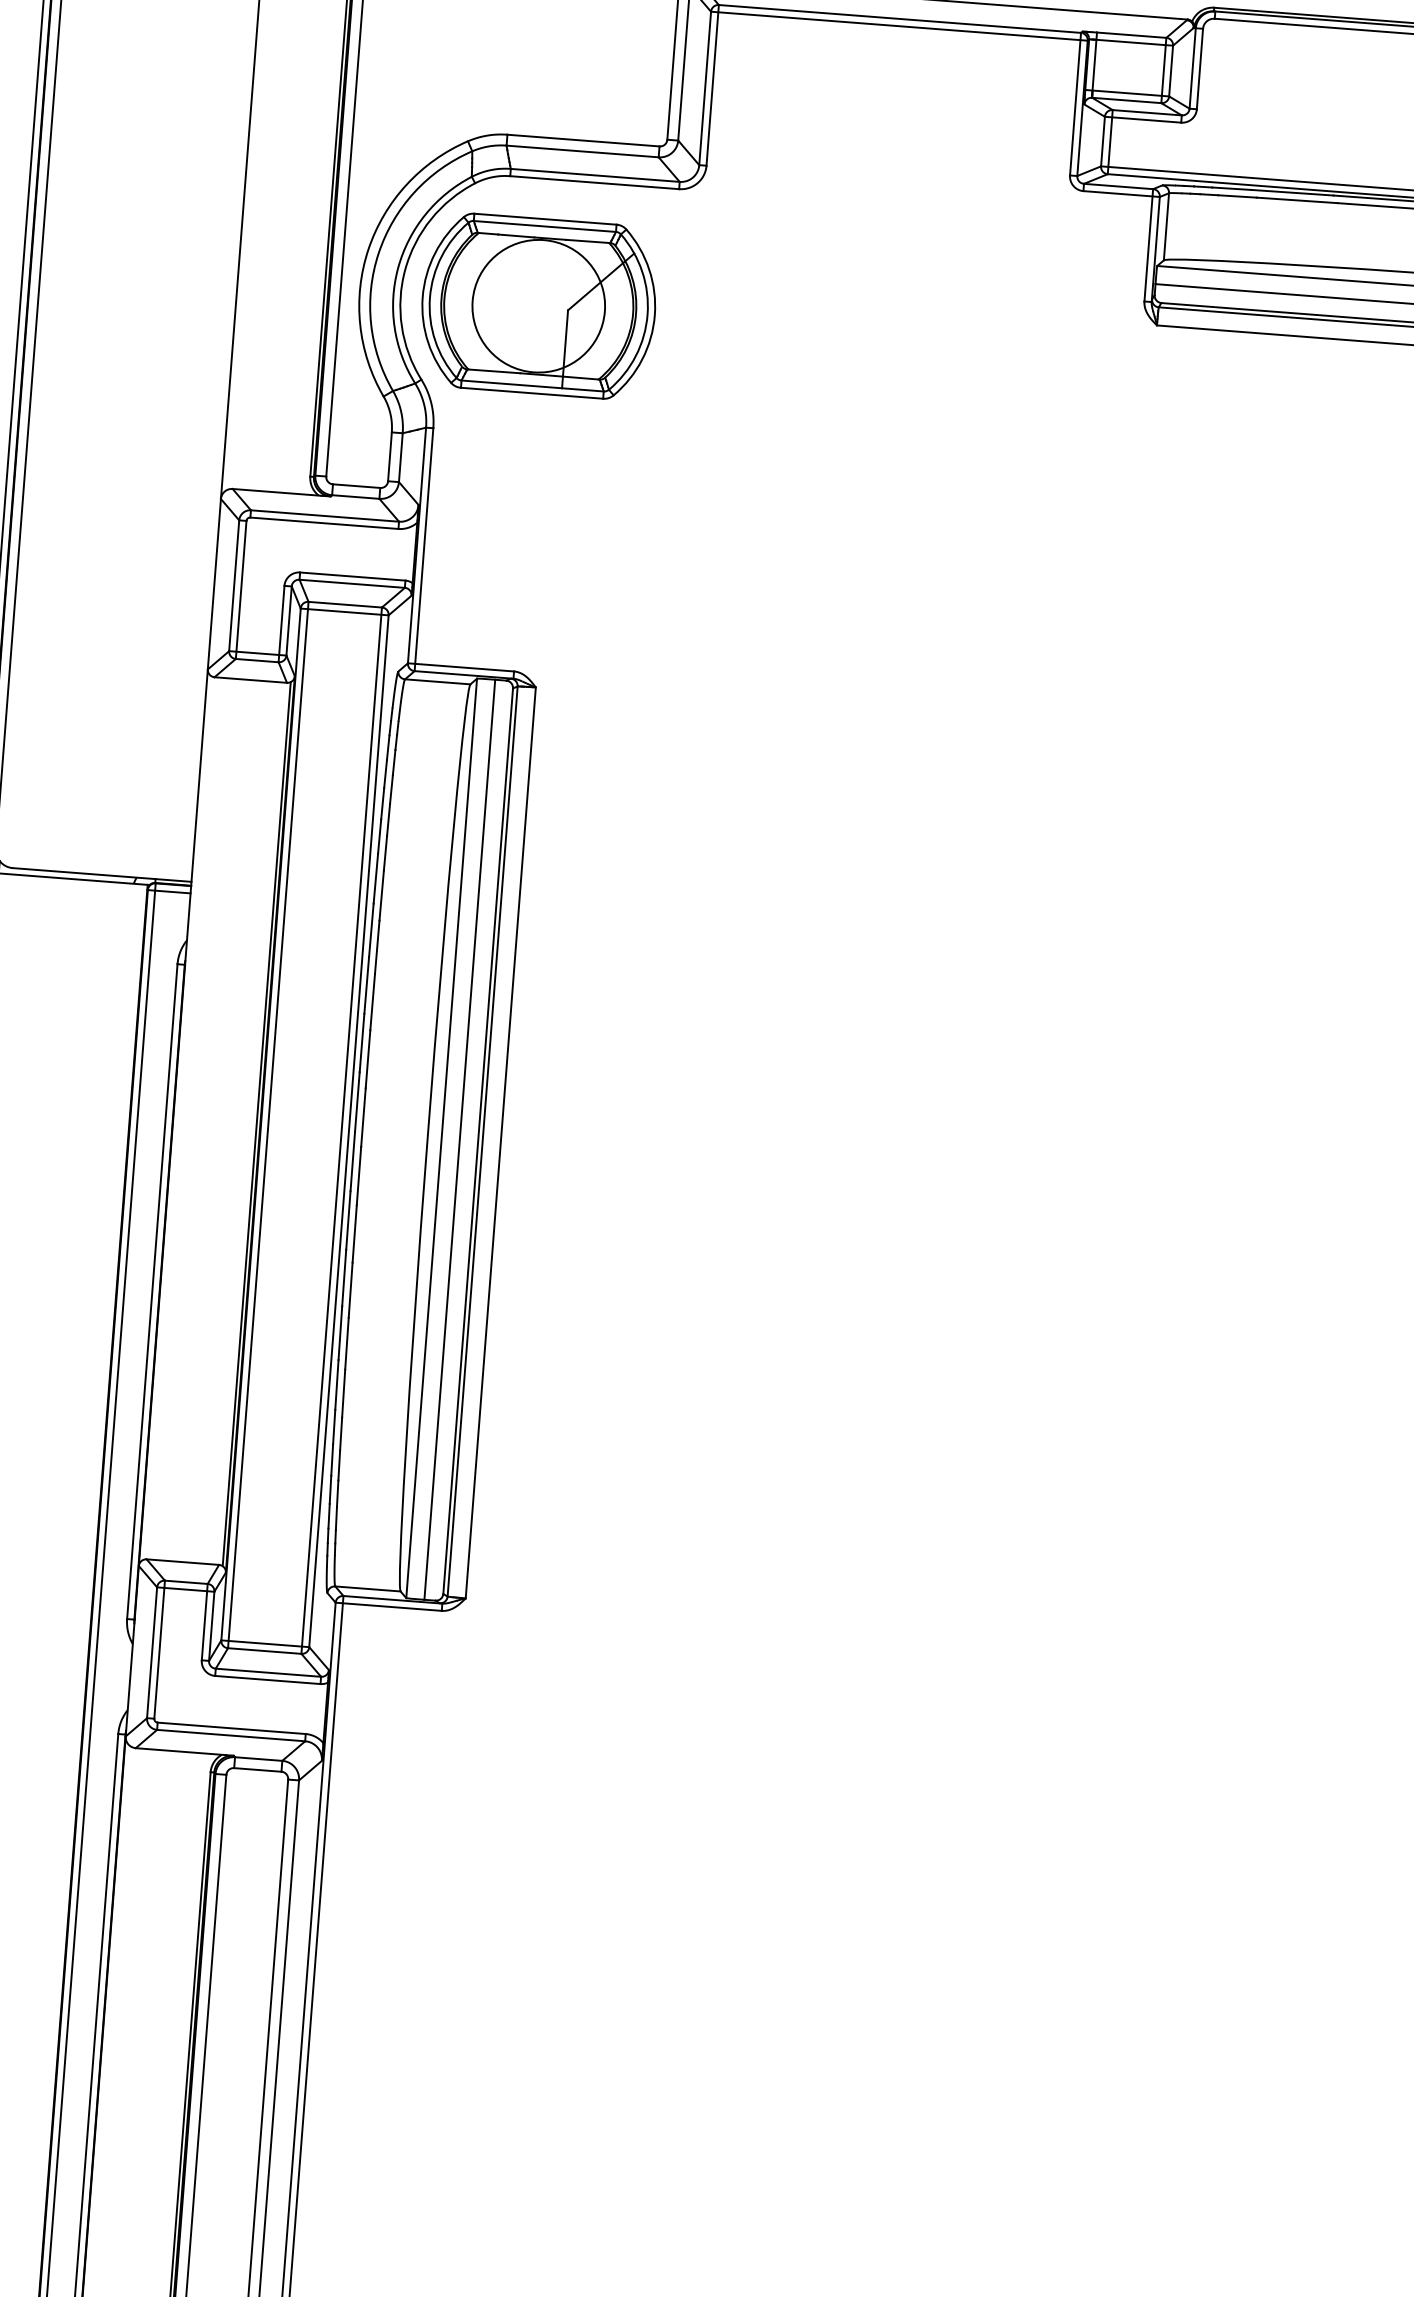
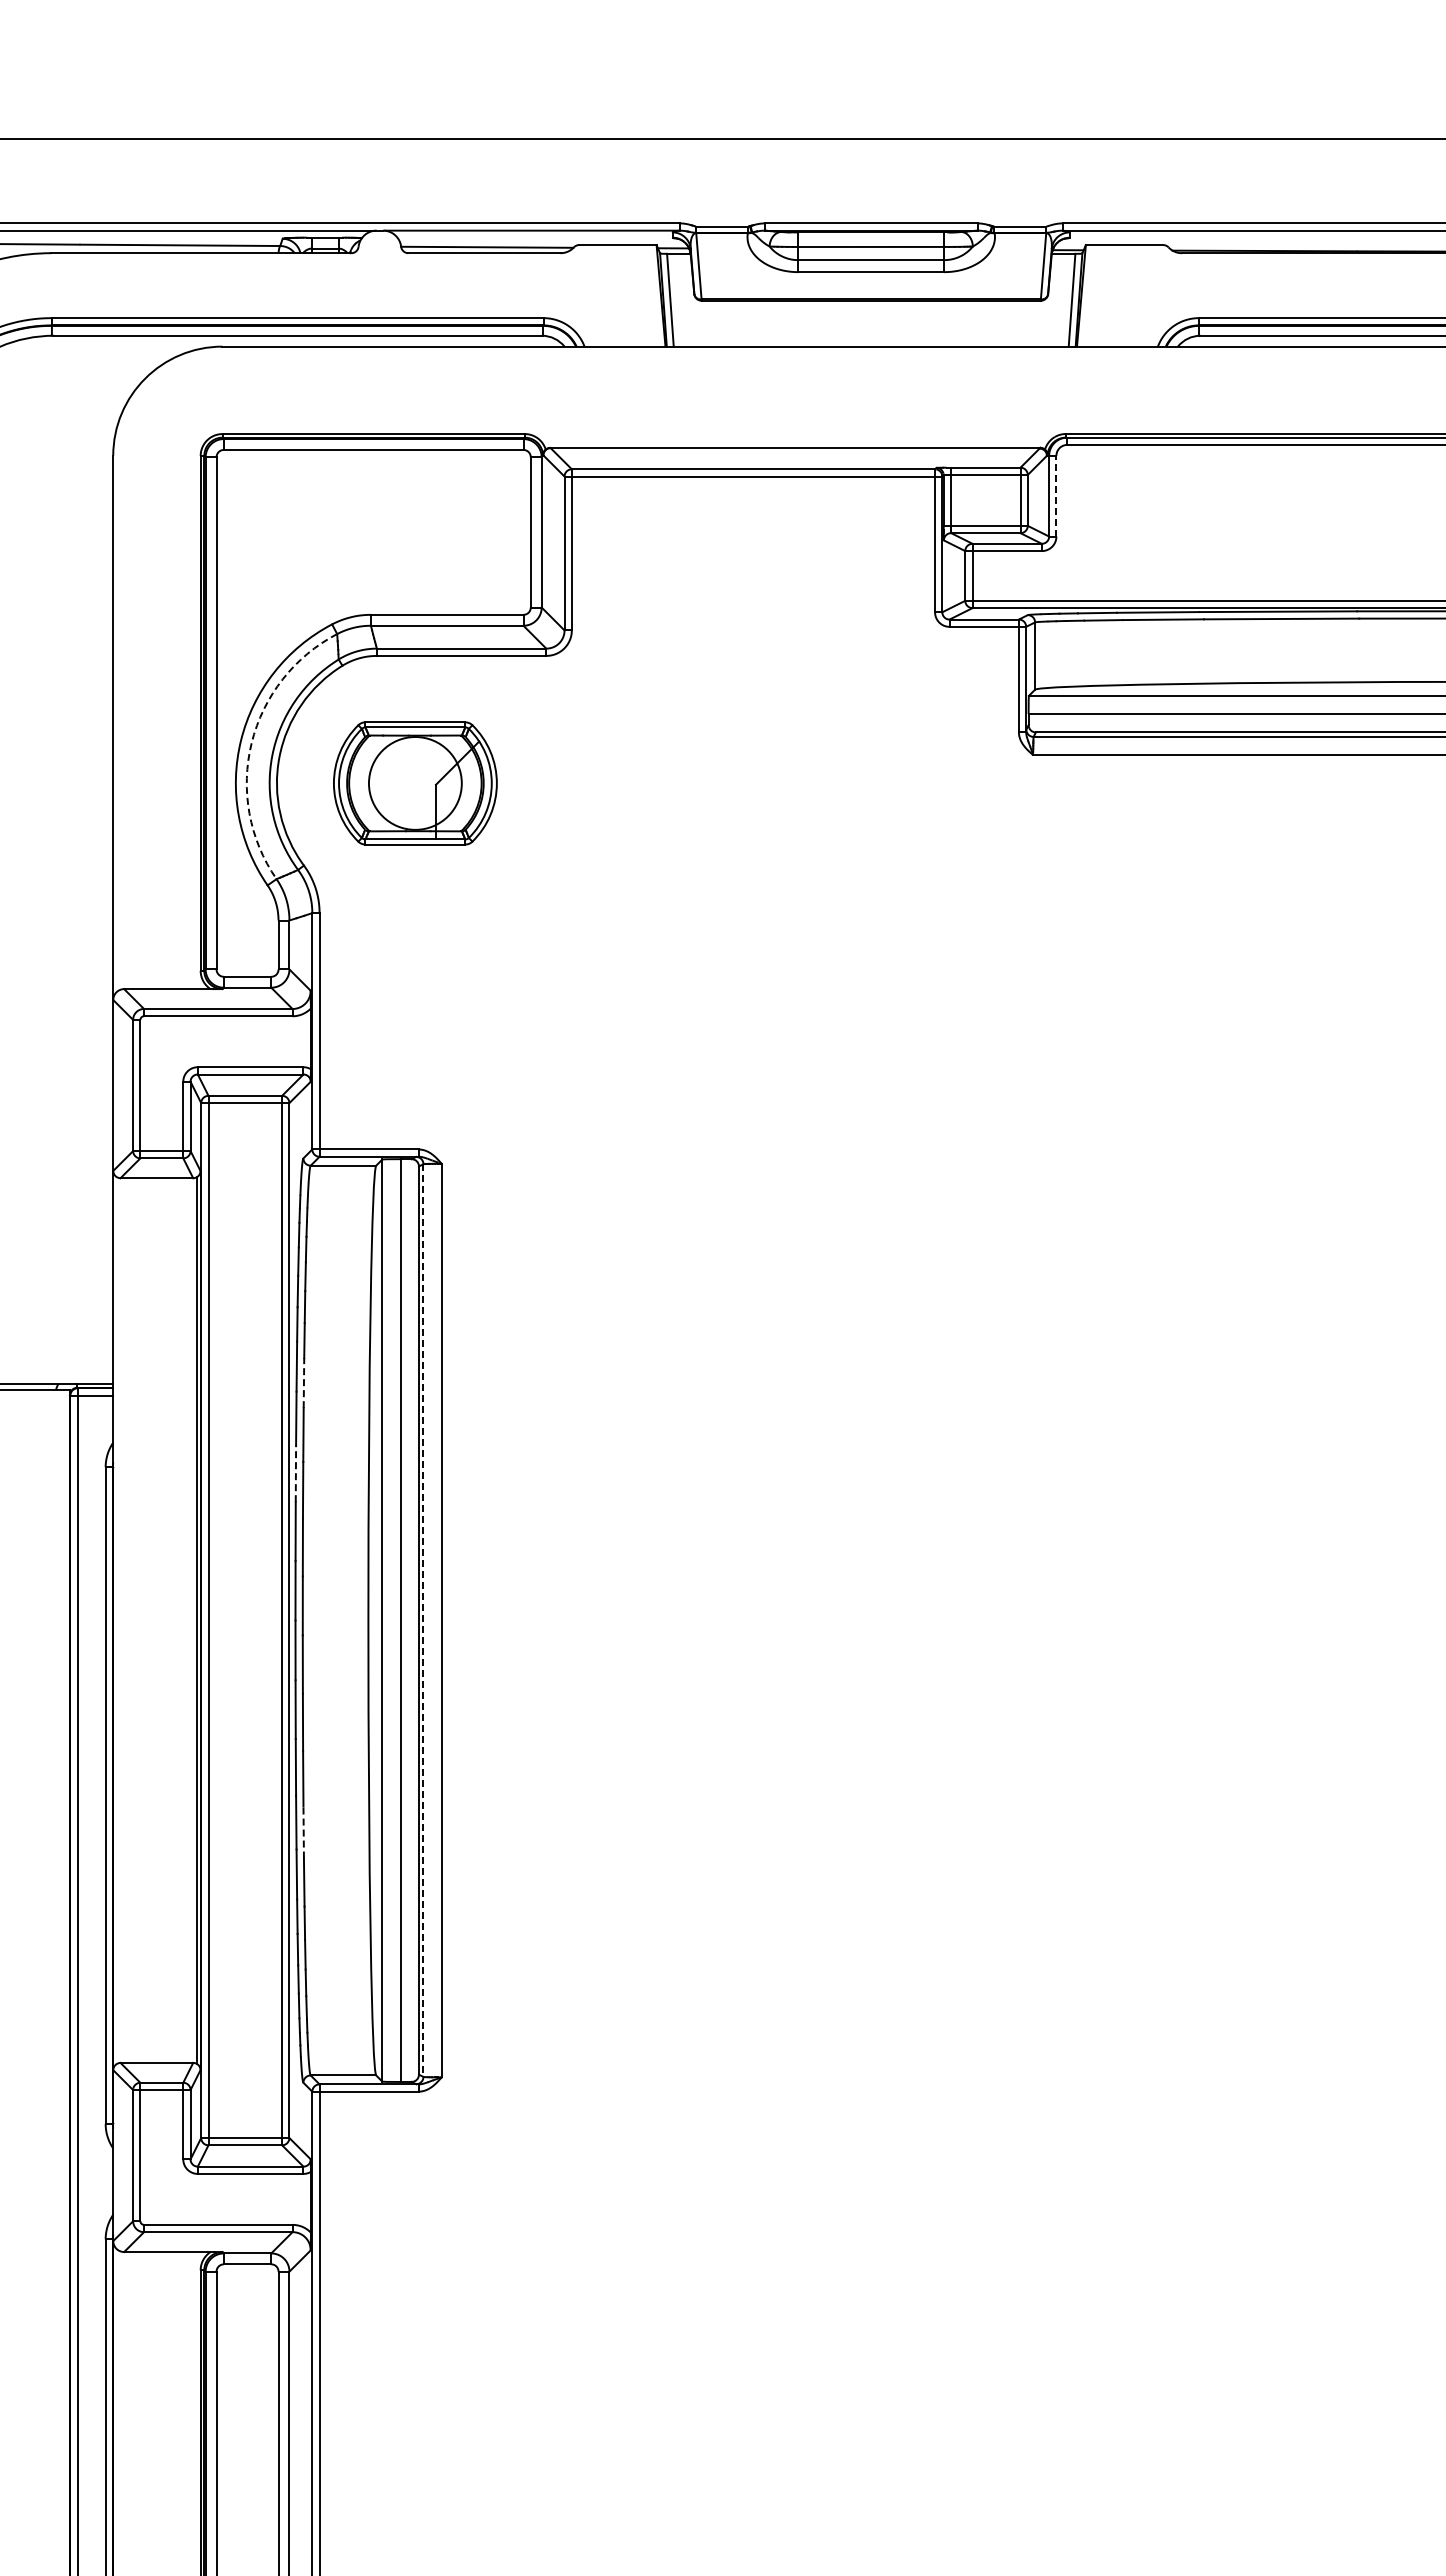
line: (1200, 68) -> (1056, 495), solid -> dashed
arc: (378, 252) -> (251, 742), solid -> dashed
part: (538, 306) -> (415, 783), size x0.7
line: (381, 894) -> (303, 1382), solid -> dashed
line: (366, 985) -> (295, 1473), solid -> dashed
line: (482, 1142) -> (423, 1621), solid -> dashed
line: (346, 1343) -> (303, 1832), solid -> dashed

